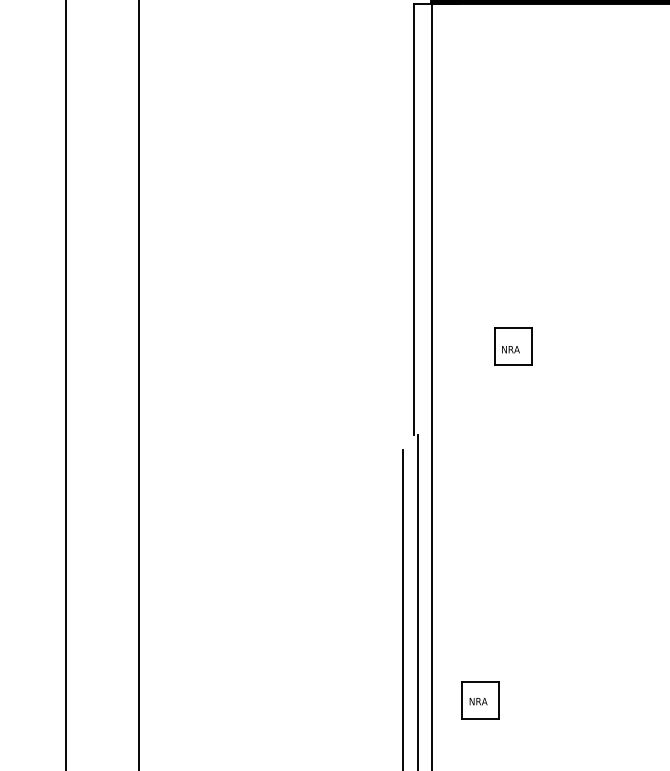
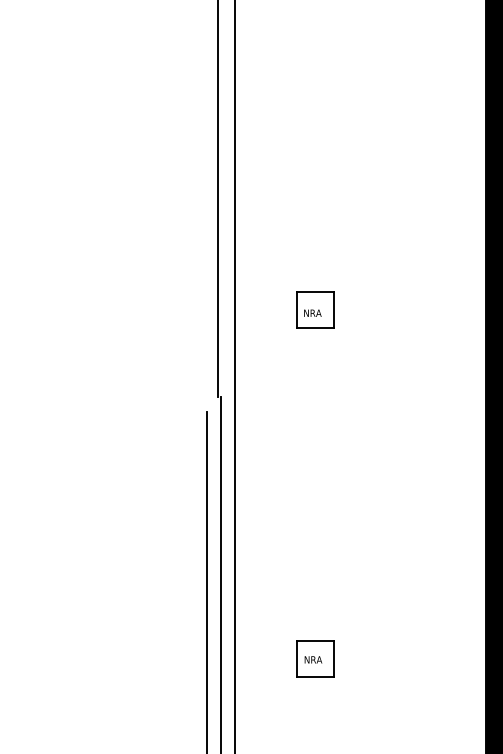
part: (480, 700) -> (315, 658), moved

